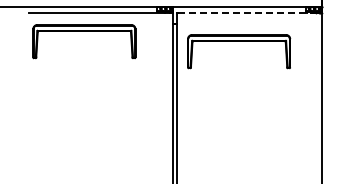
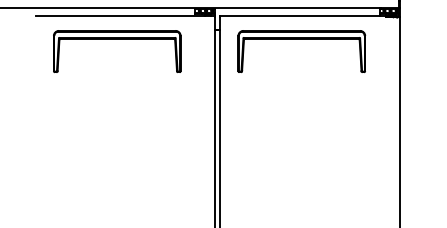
line: (244, 13) -> (303, 16), dashed -> solid
part: (84, 31) -> (117, 38), moved
part: (239, 41) -> (302, 38), moved

